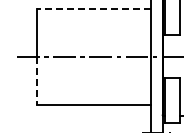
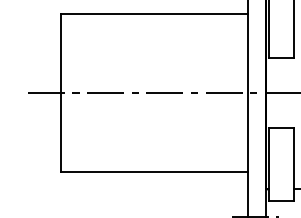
line: (94, 8) -> (154, 14), dashed -> solid
line: (37, 81) -> (61, 133), dashed -> solid

